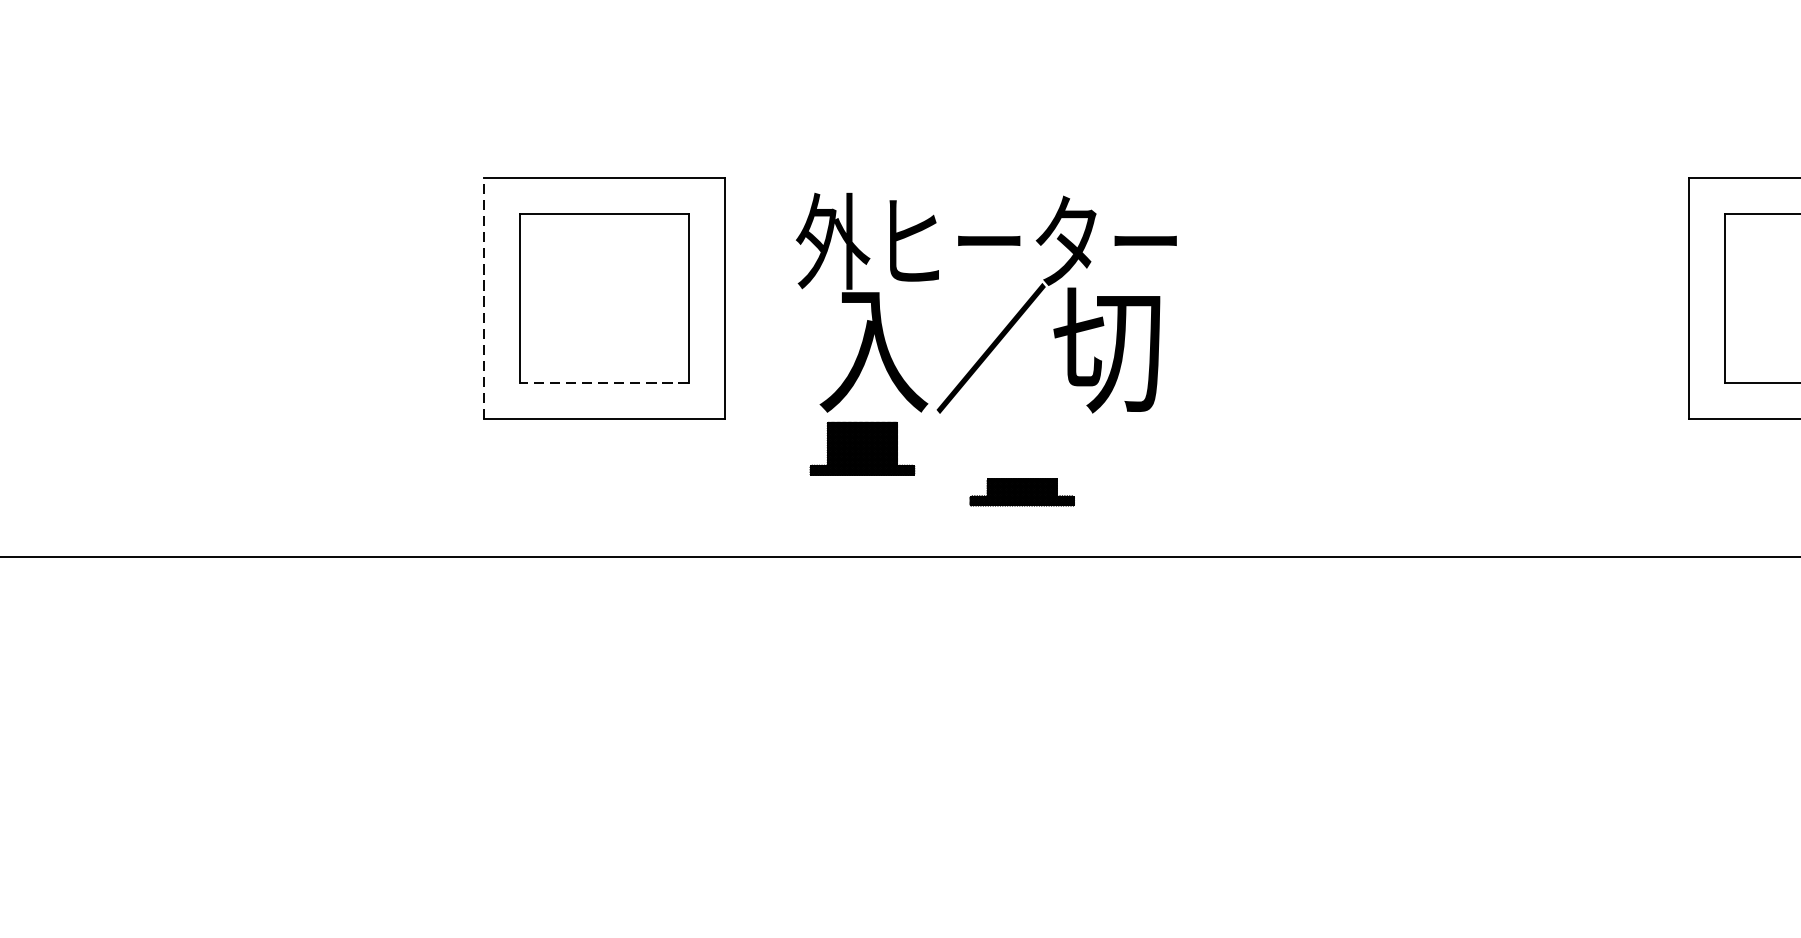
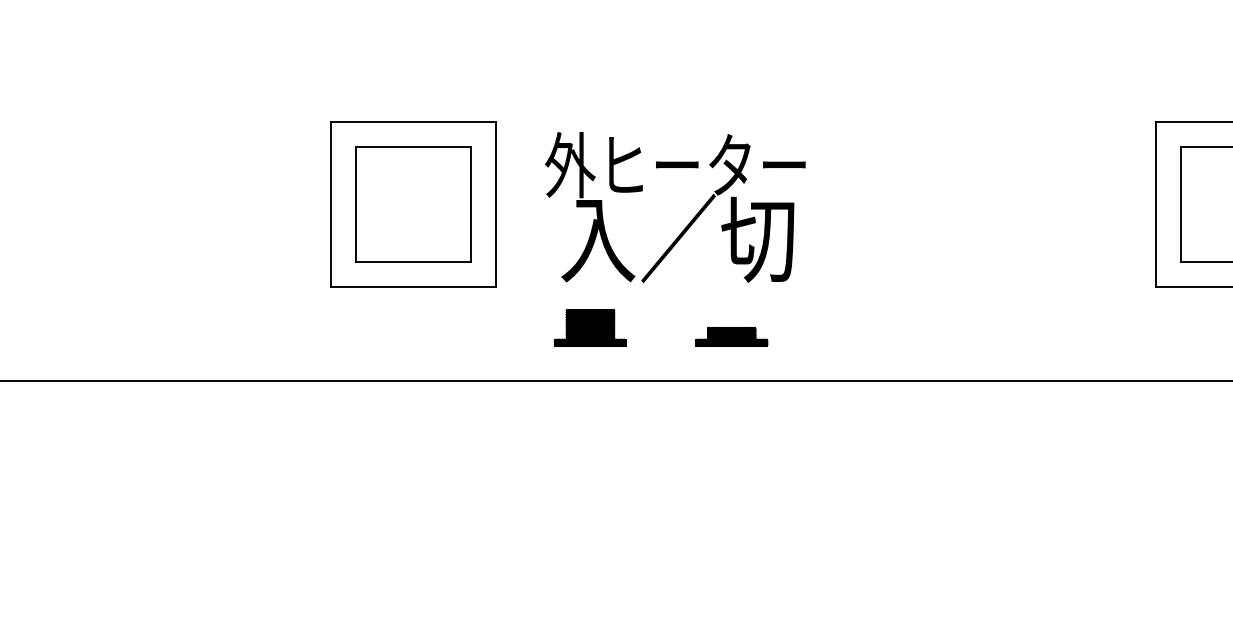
line: (484, 297) -> (331, 203), dashed -> solid
line: (603, 383) -> (413, 262), dashed -> solid
part: (862, 447) -> (590, 327), moved
part: (1021, 491) -> (731, 336), moved

